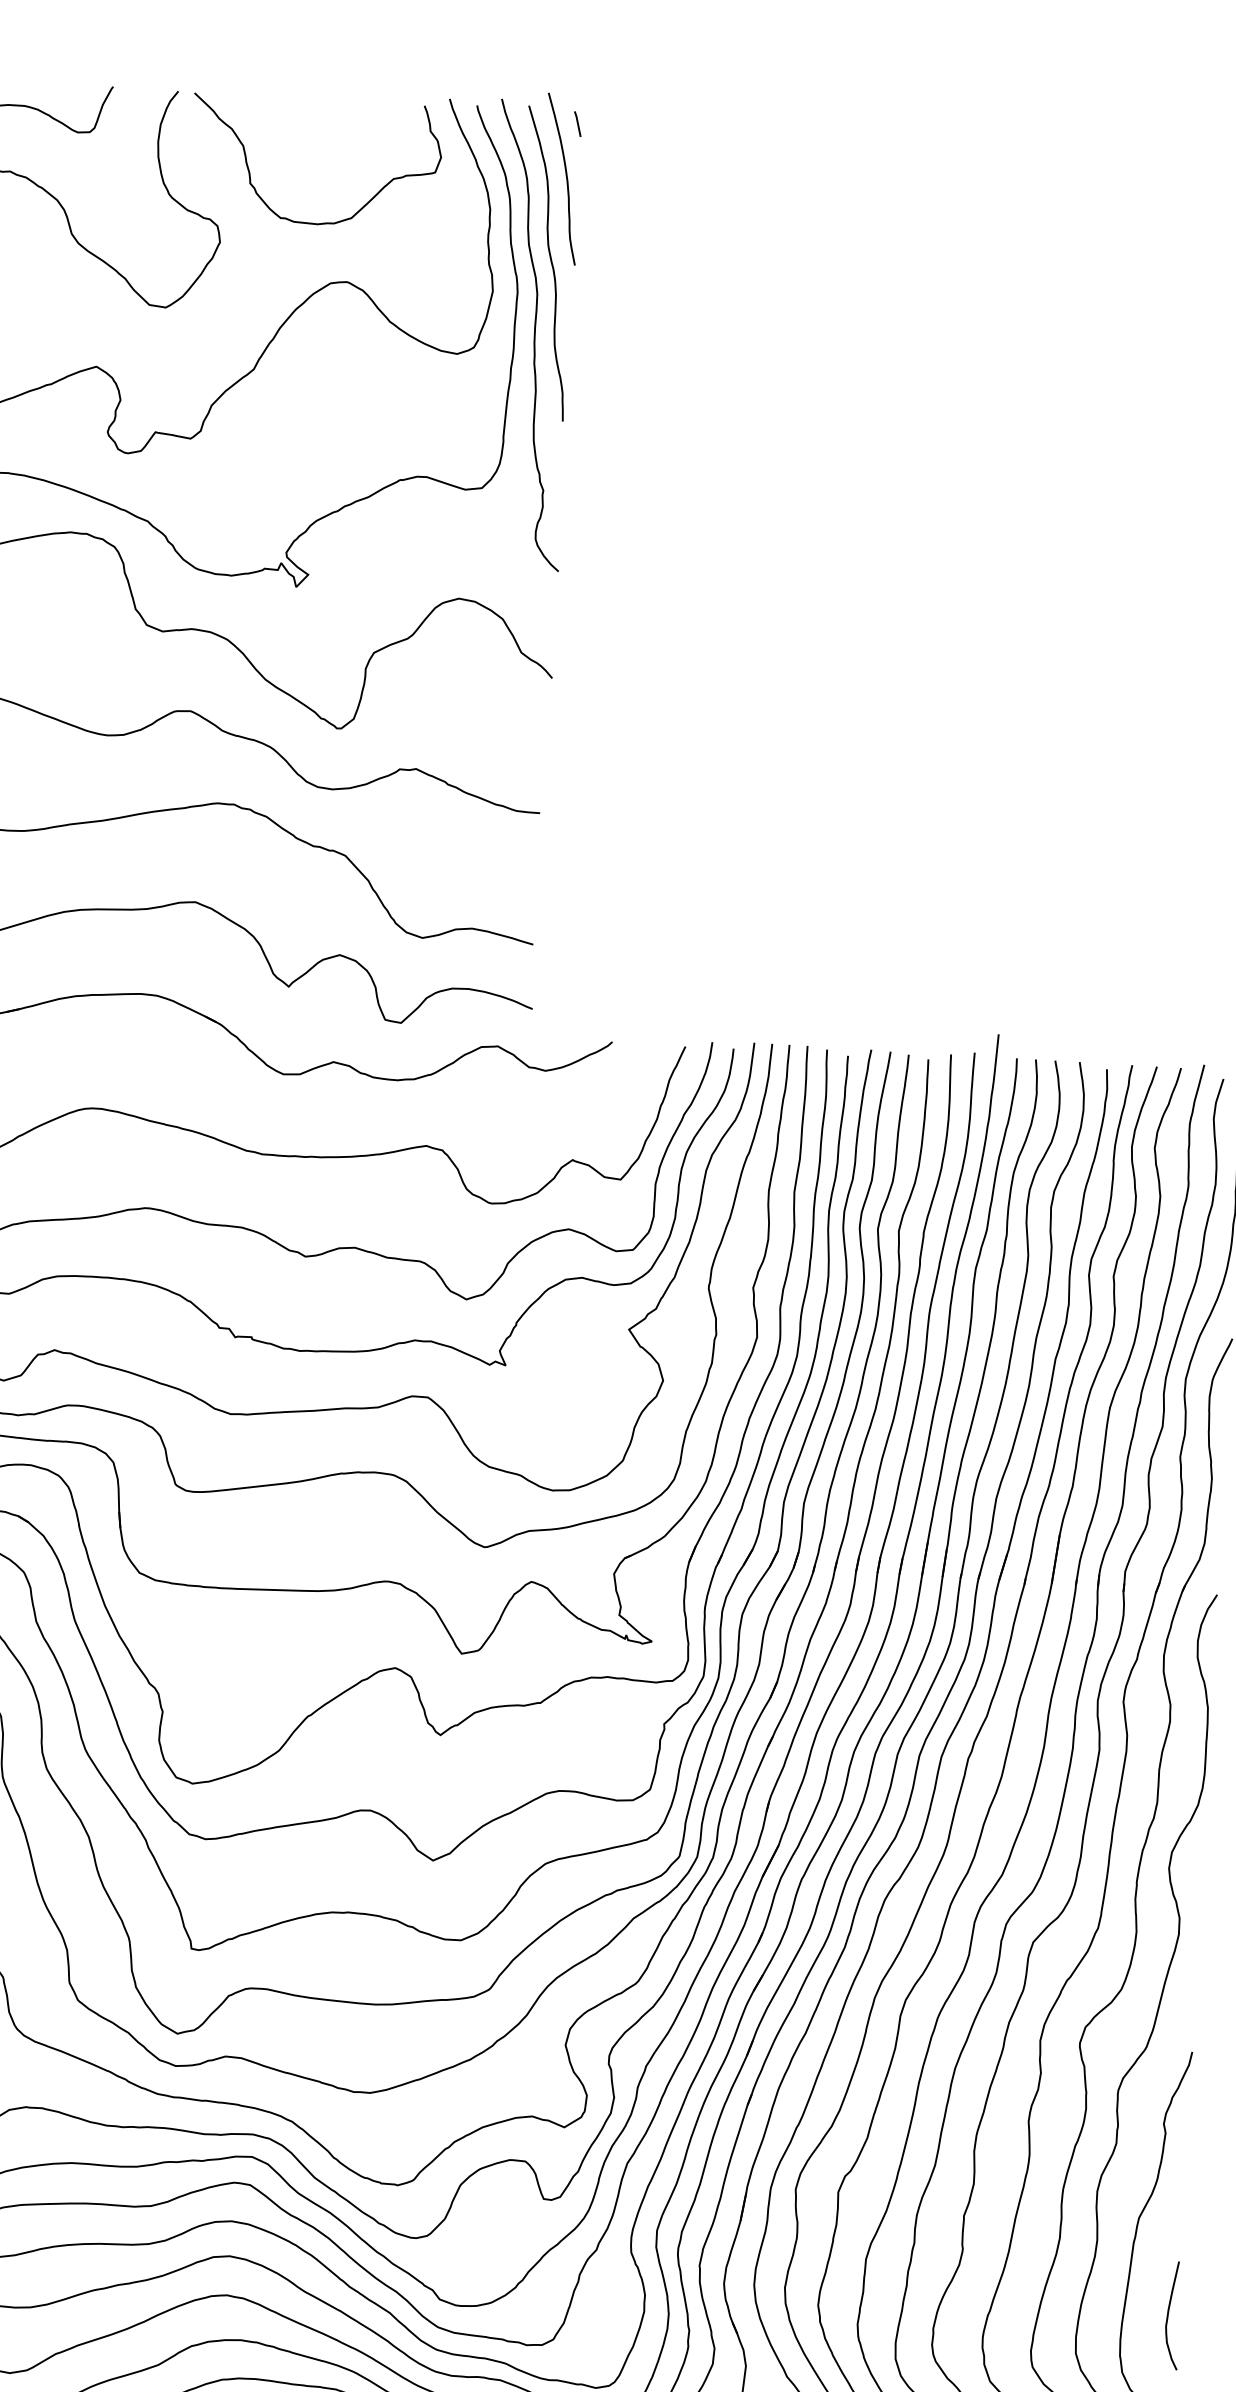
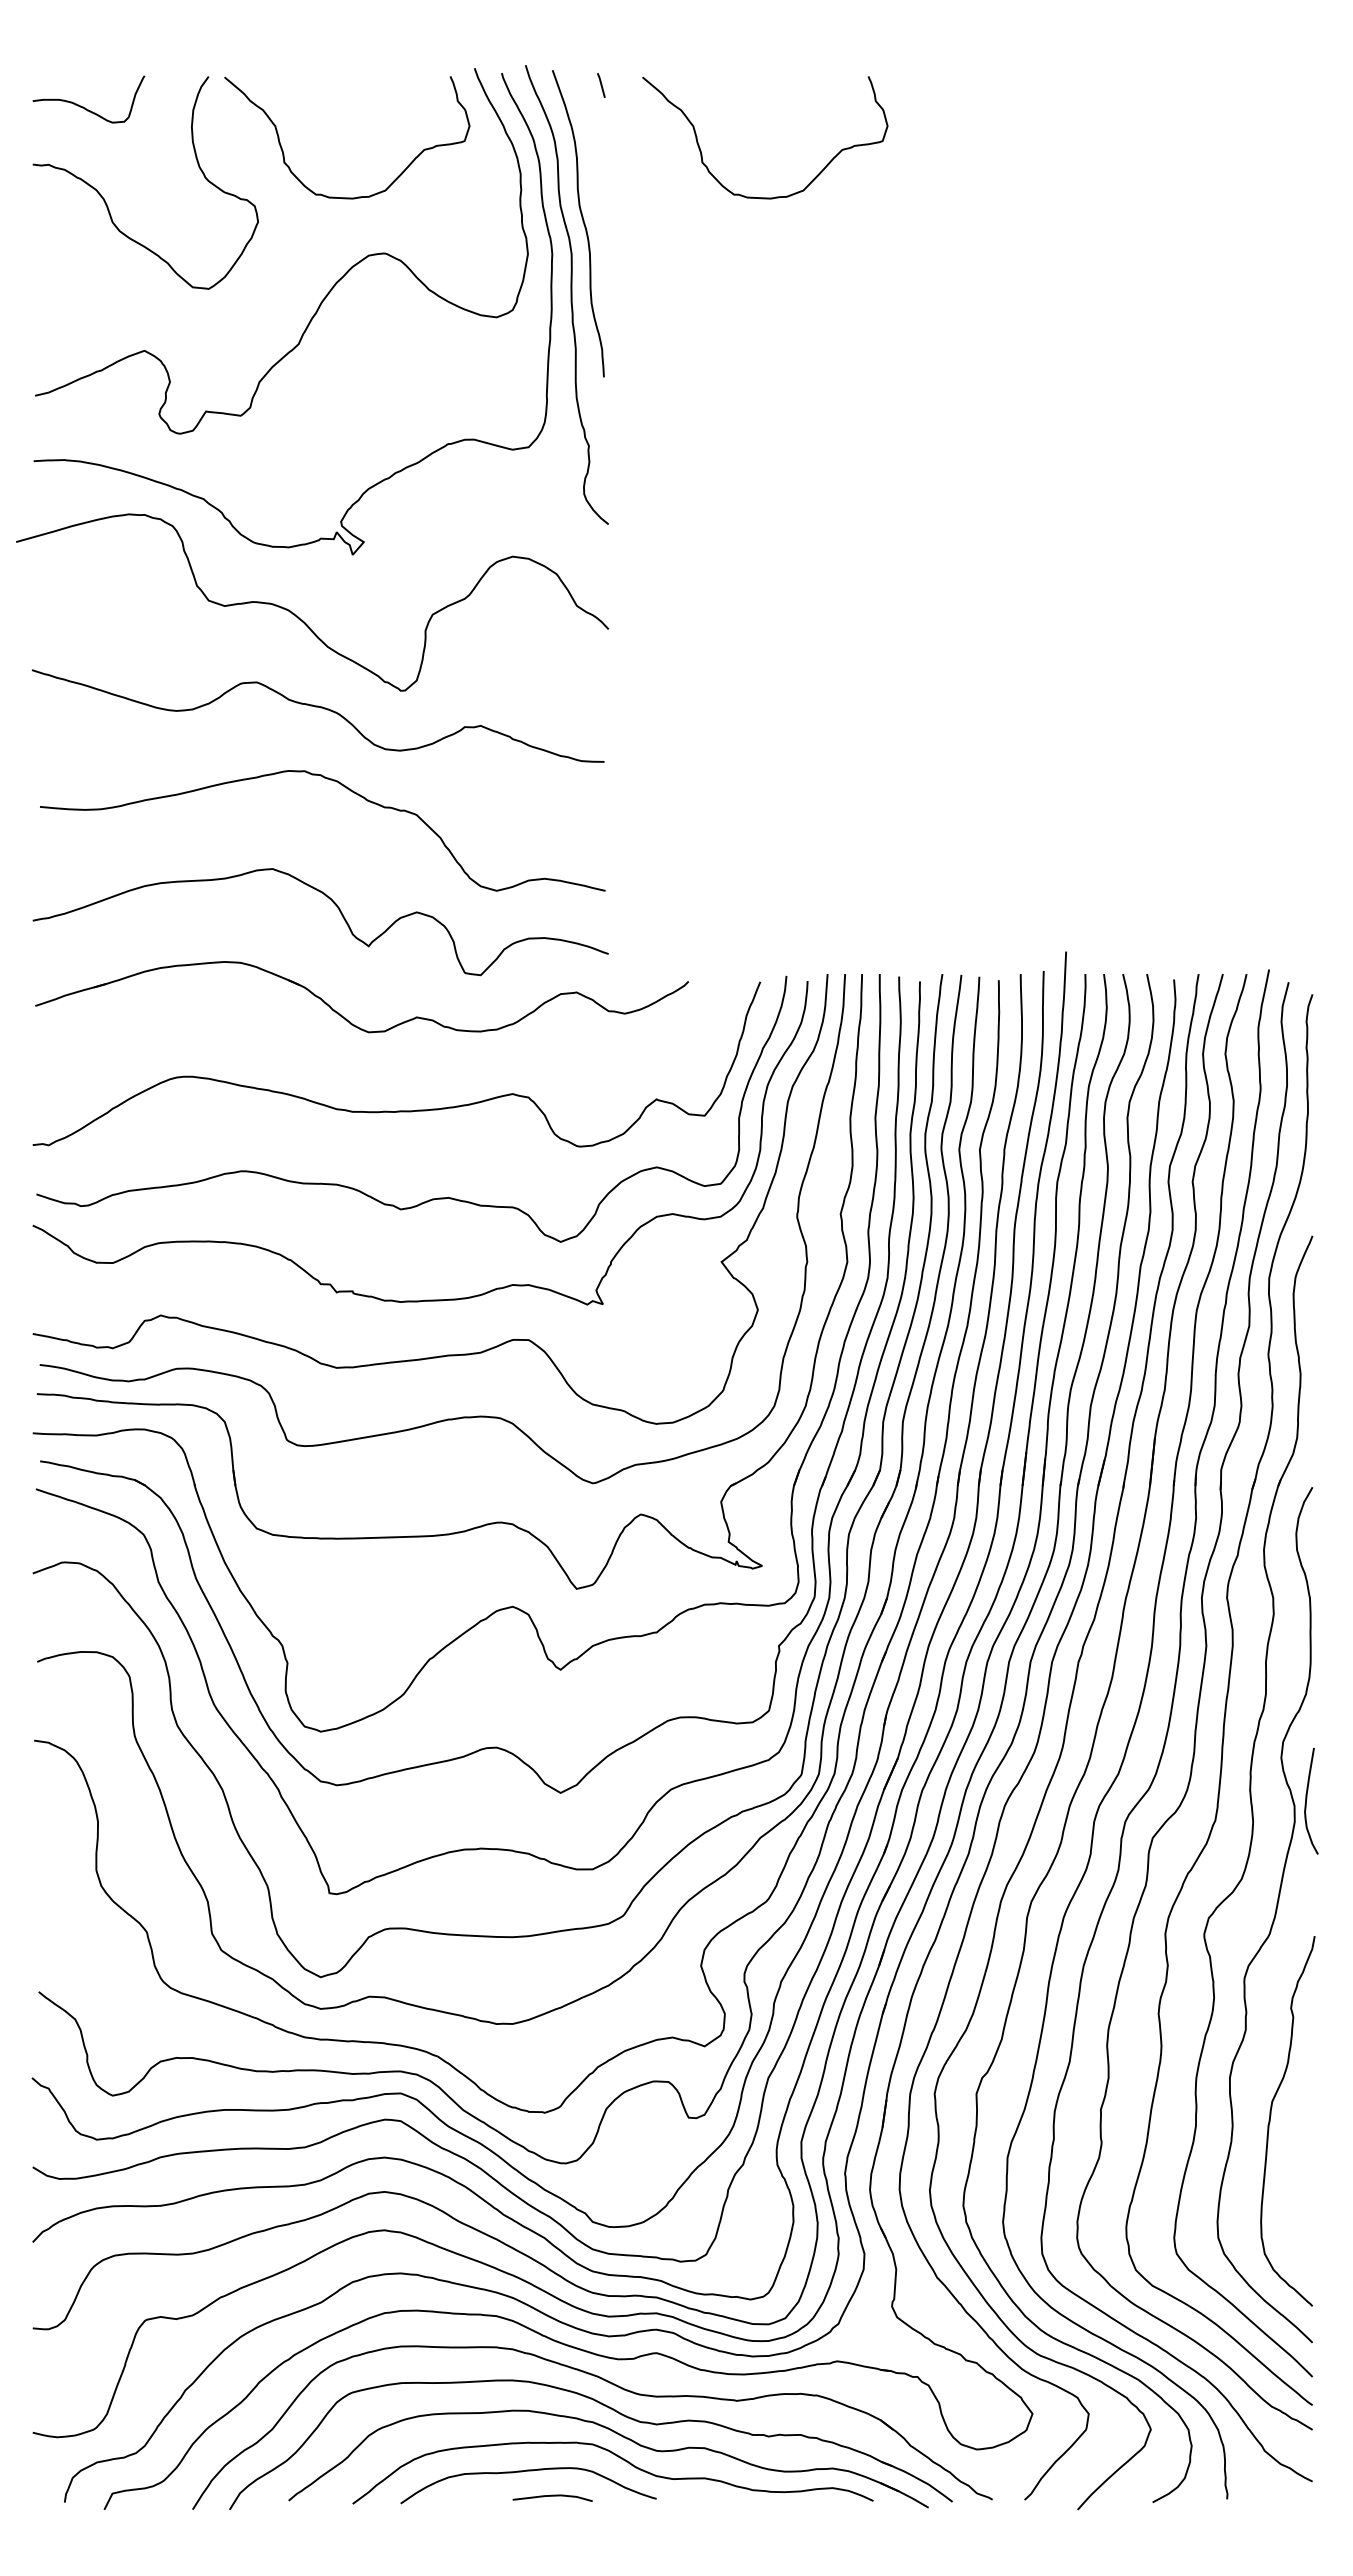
curve: (565, 176) -> (592, 137), removed
curve: (748, 247) -> (775, 196), added
curve: (1169, 2313) -> (1307, 1799), moved

